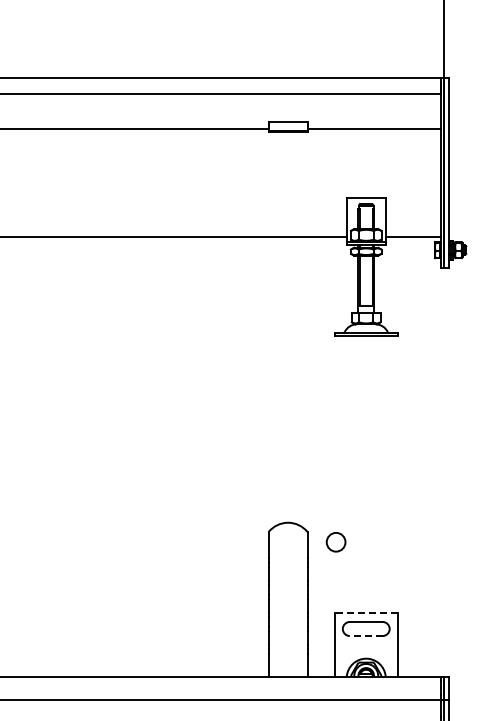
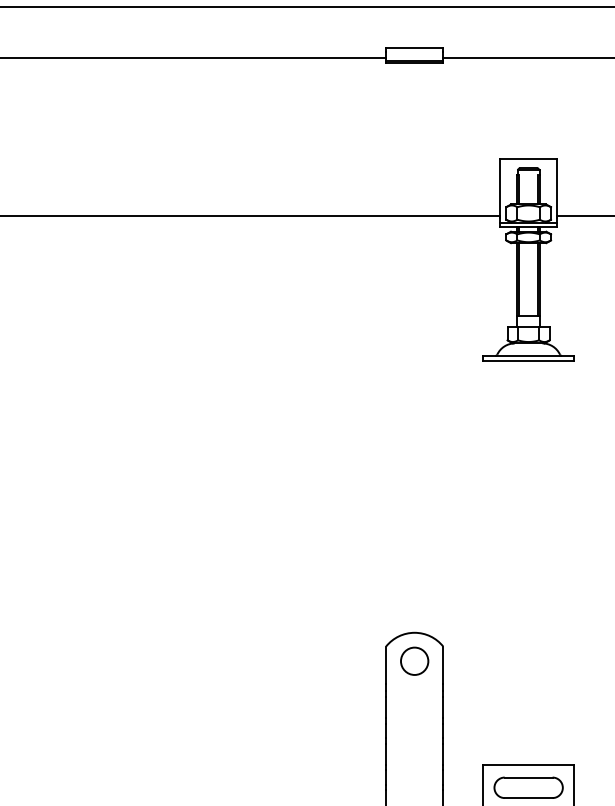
circle: (335, 542) -> (413, 661), moved
line: (365, 613) -> (527, 765), dashed -> solid
line: (365, 636) -> (527, 798), dashed -> solid

